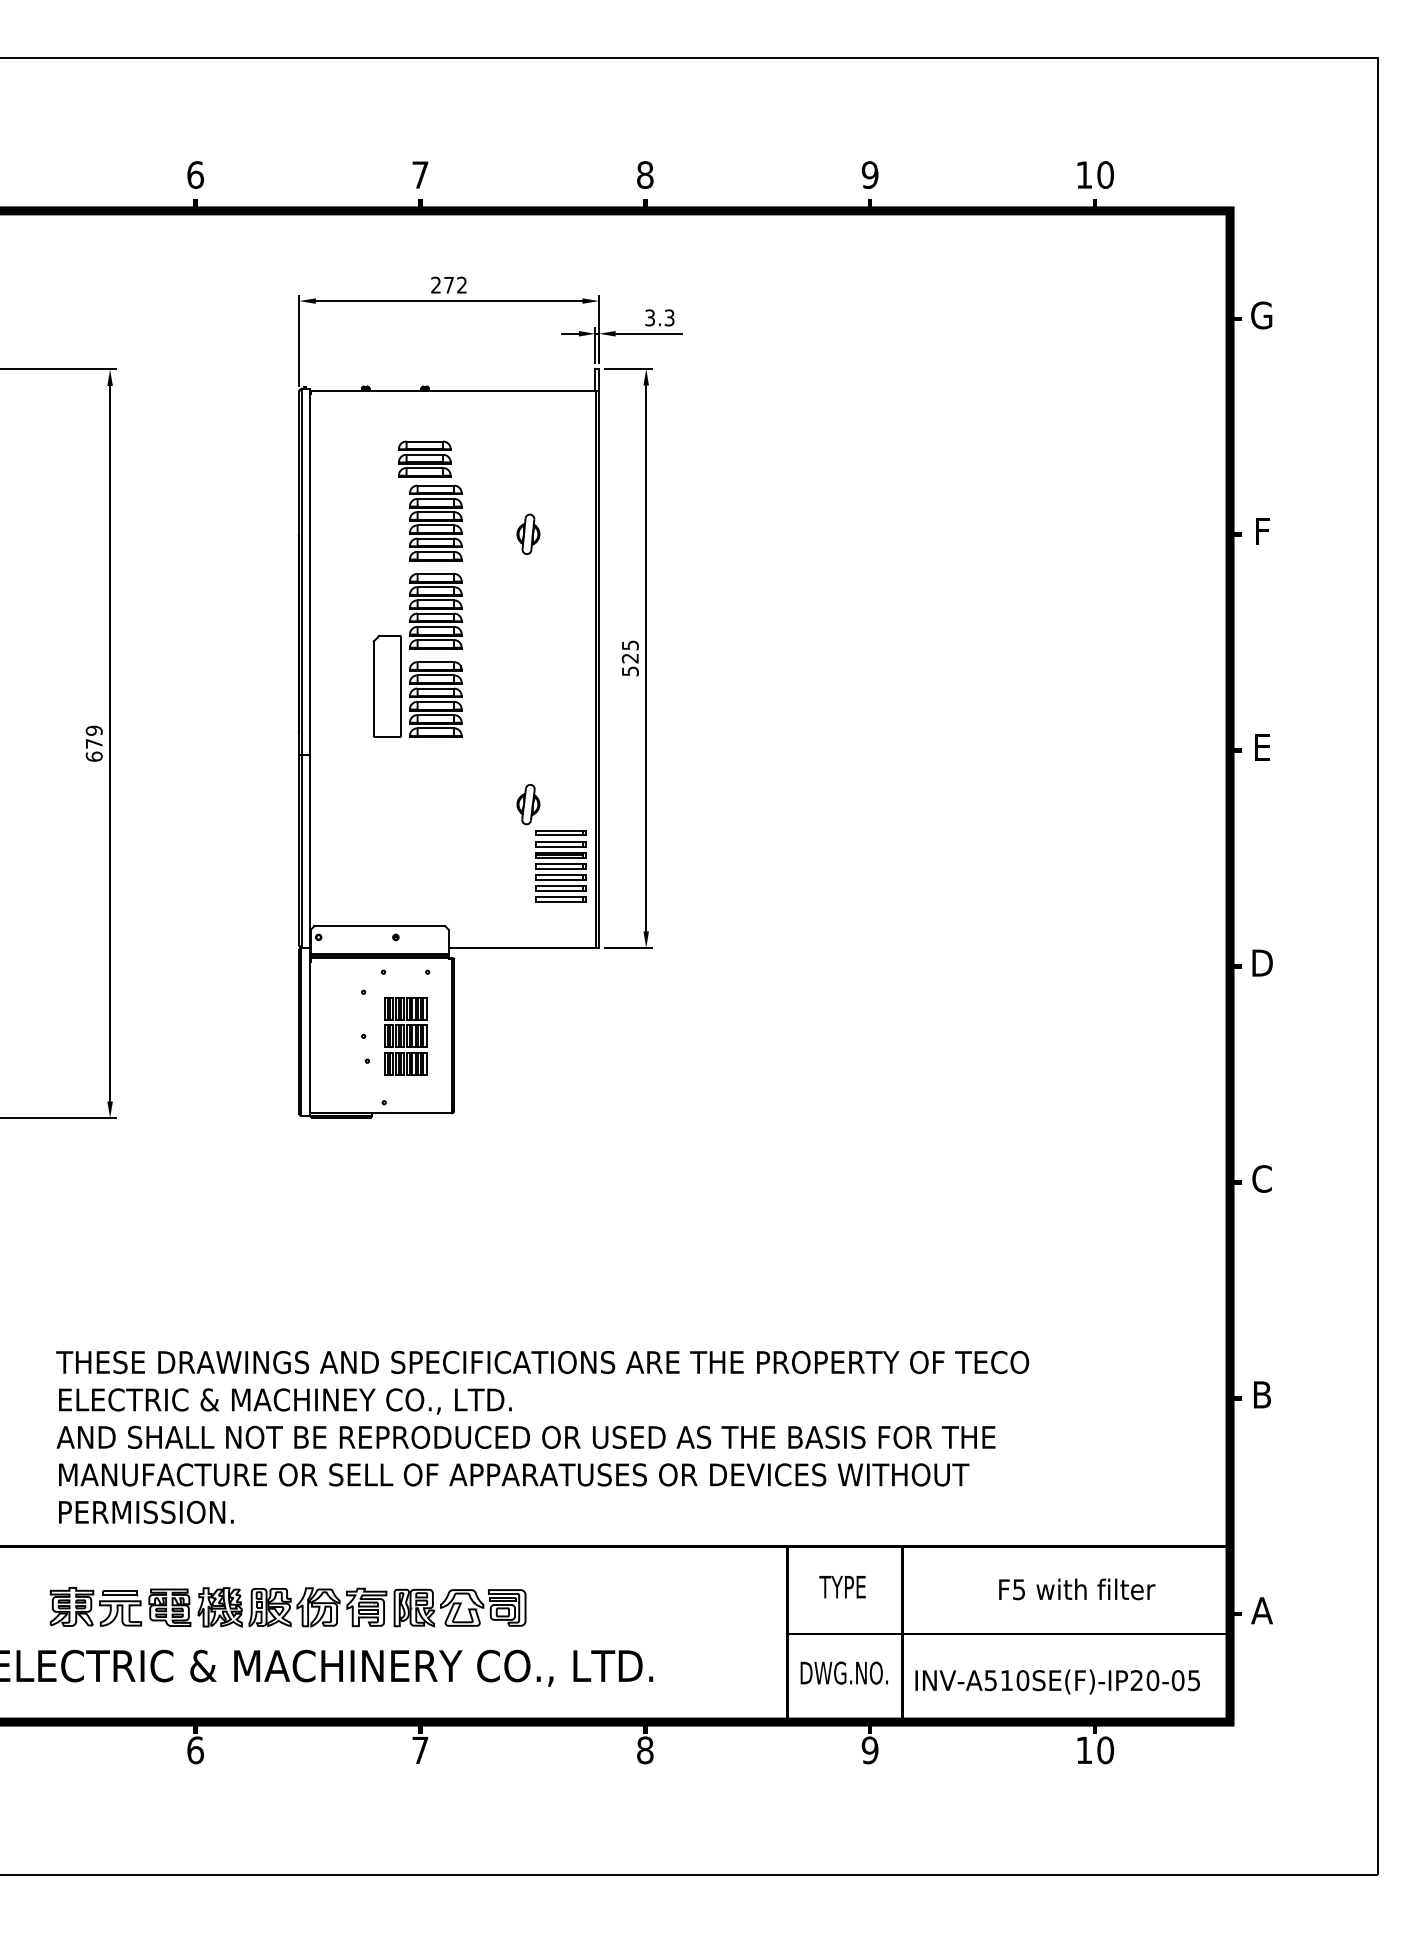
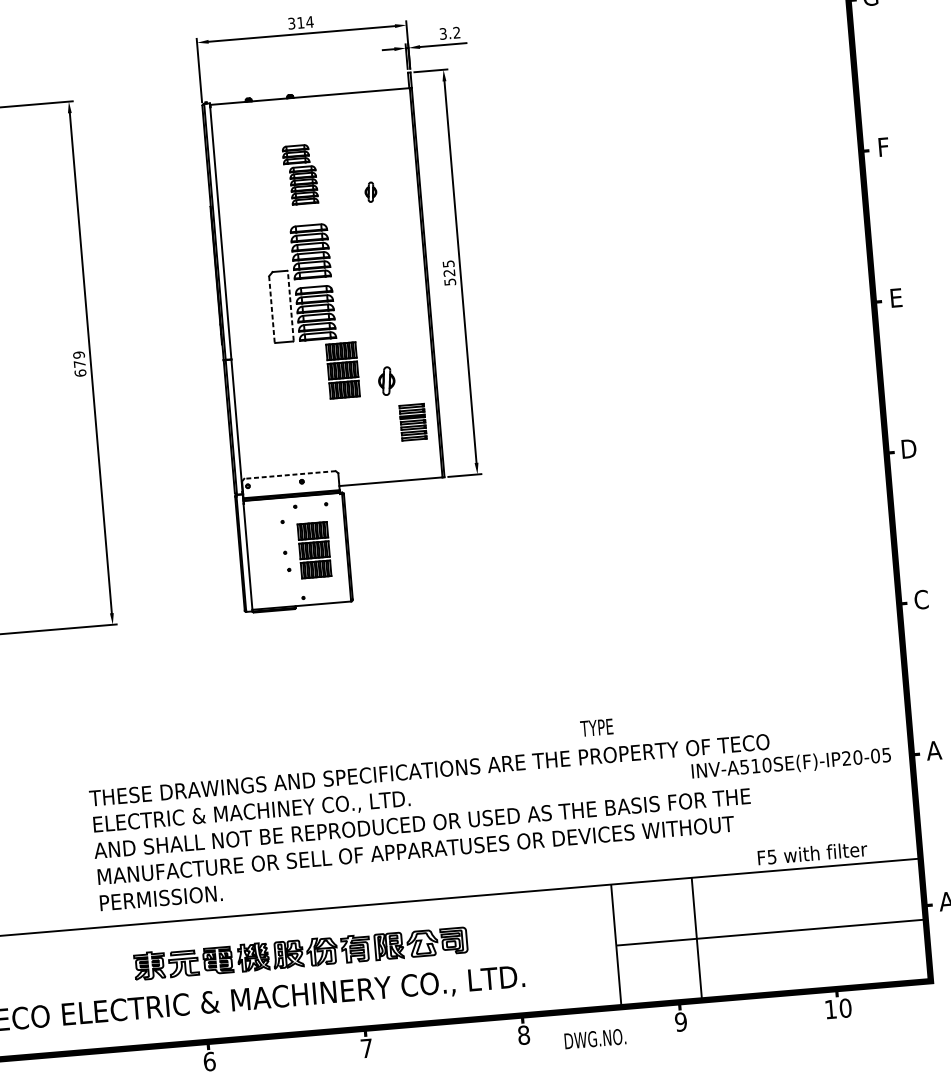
text: (449, 284) -> (301, 22), 272 -> 314
text: (669, 317) -> (456, 32), 3.3 -> 3.2
part: (430, 500) -> (300, 174), size x0.7
part: (528, 533) -> (370, 191), size x0.7
line: (401, 685) -> (291, 305), solid -> dashed
line: (373, 689) -> (271, 309), solid -> dashed
part: (467, 784) -> (343, 370), added
part: (560, 866) -> (412, 422), size x0.7
line: (379, 926) -> (289, 475), solid -> dashed
text: (1261, 1394) -> (933, 750), B -> A
text: (842, 1587) -> (596, 728), moved
text: (1077, 1589) -> (812, 853), moved
part: (287, 1607) -> (300, 953), moved
text: (843, 1672) -> (594, 1038), moved
text: (1057, 1681) -> (791, 763), moved

